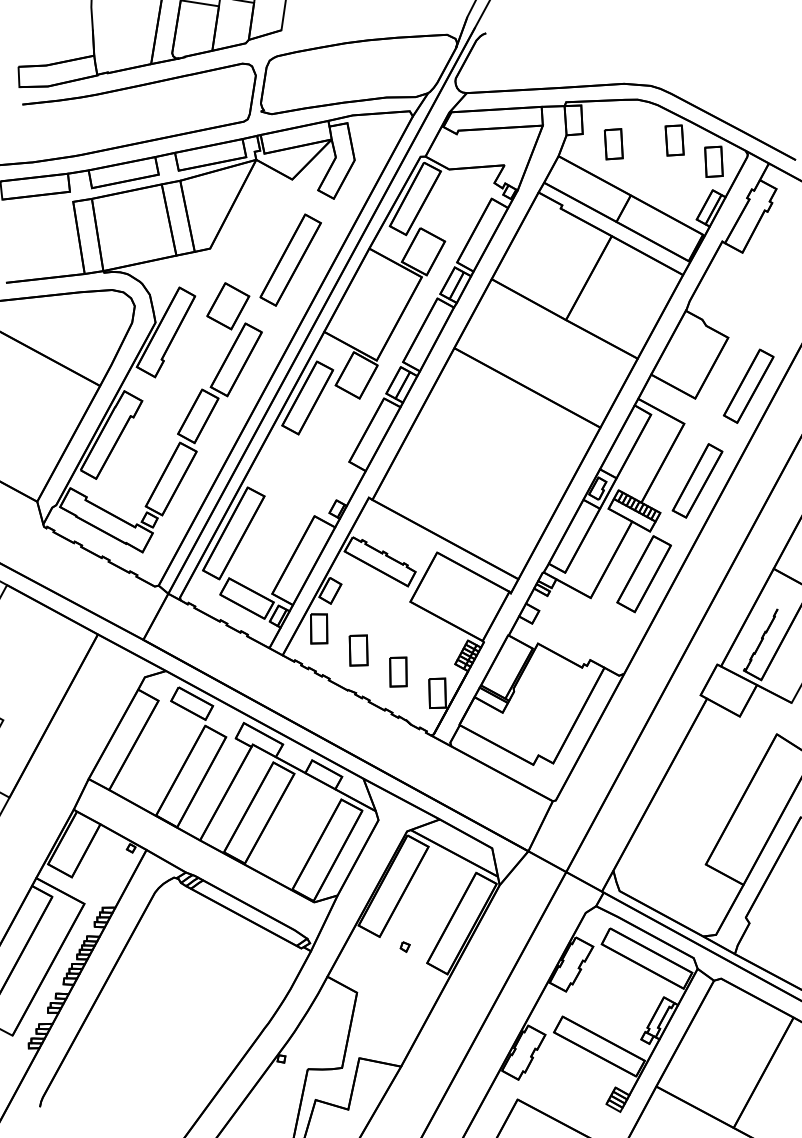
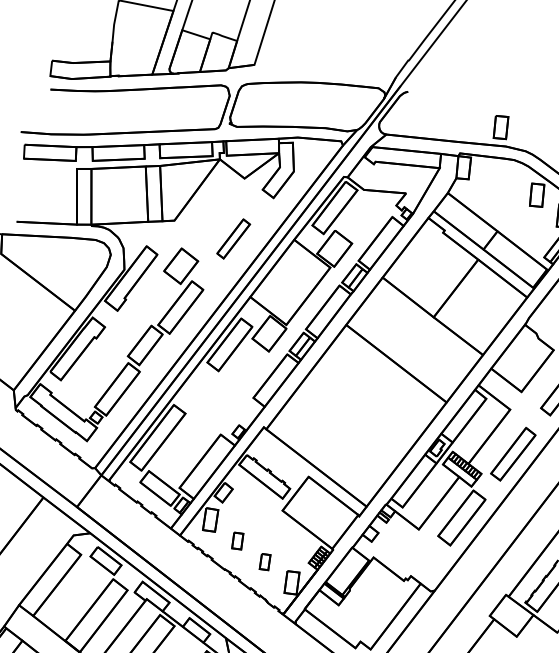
part: (613, 144) -> (500, 127), moved
part: (290, 259) -> (233, 238), size x0.6
part: (358, 650) -> (237, 541), size x0.7
part: (398, 671) -> (265, 561), size x0.7

